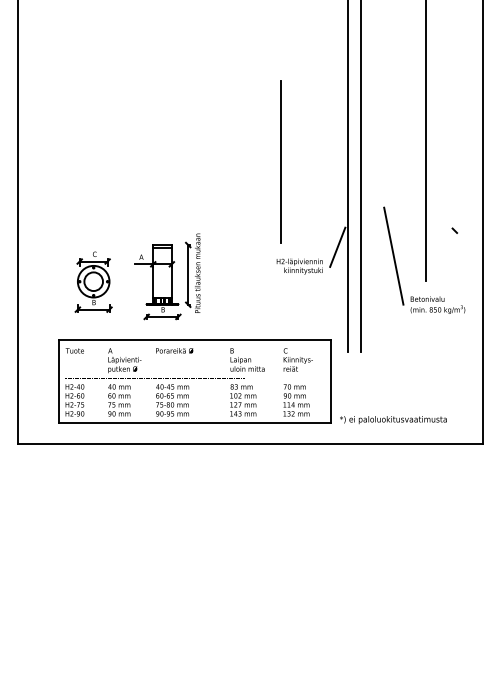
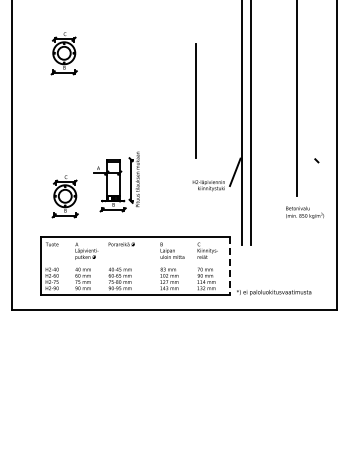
part: (91, 76) -> (63, 53), added
line: (280, 161) -> (195, 100), moved
line: (394, 256) -> (274, 178), removed
part: (167, 276) -> (116, 181), moved
line: (330, 381) -> (230, 265), solid -> dashed

